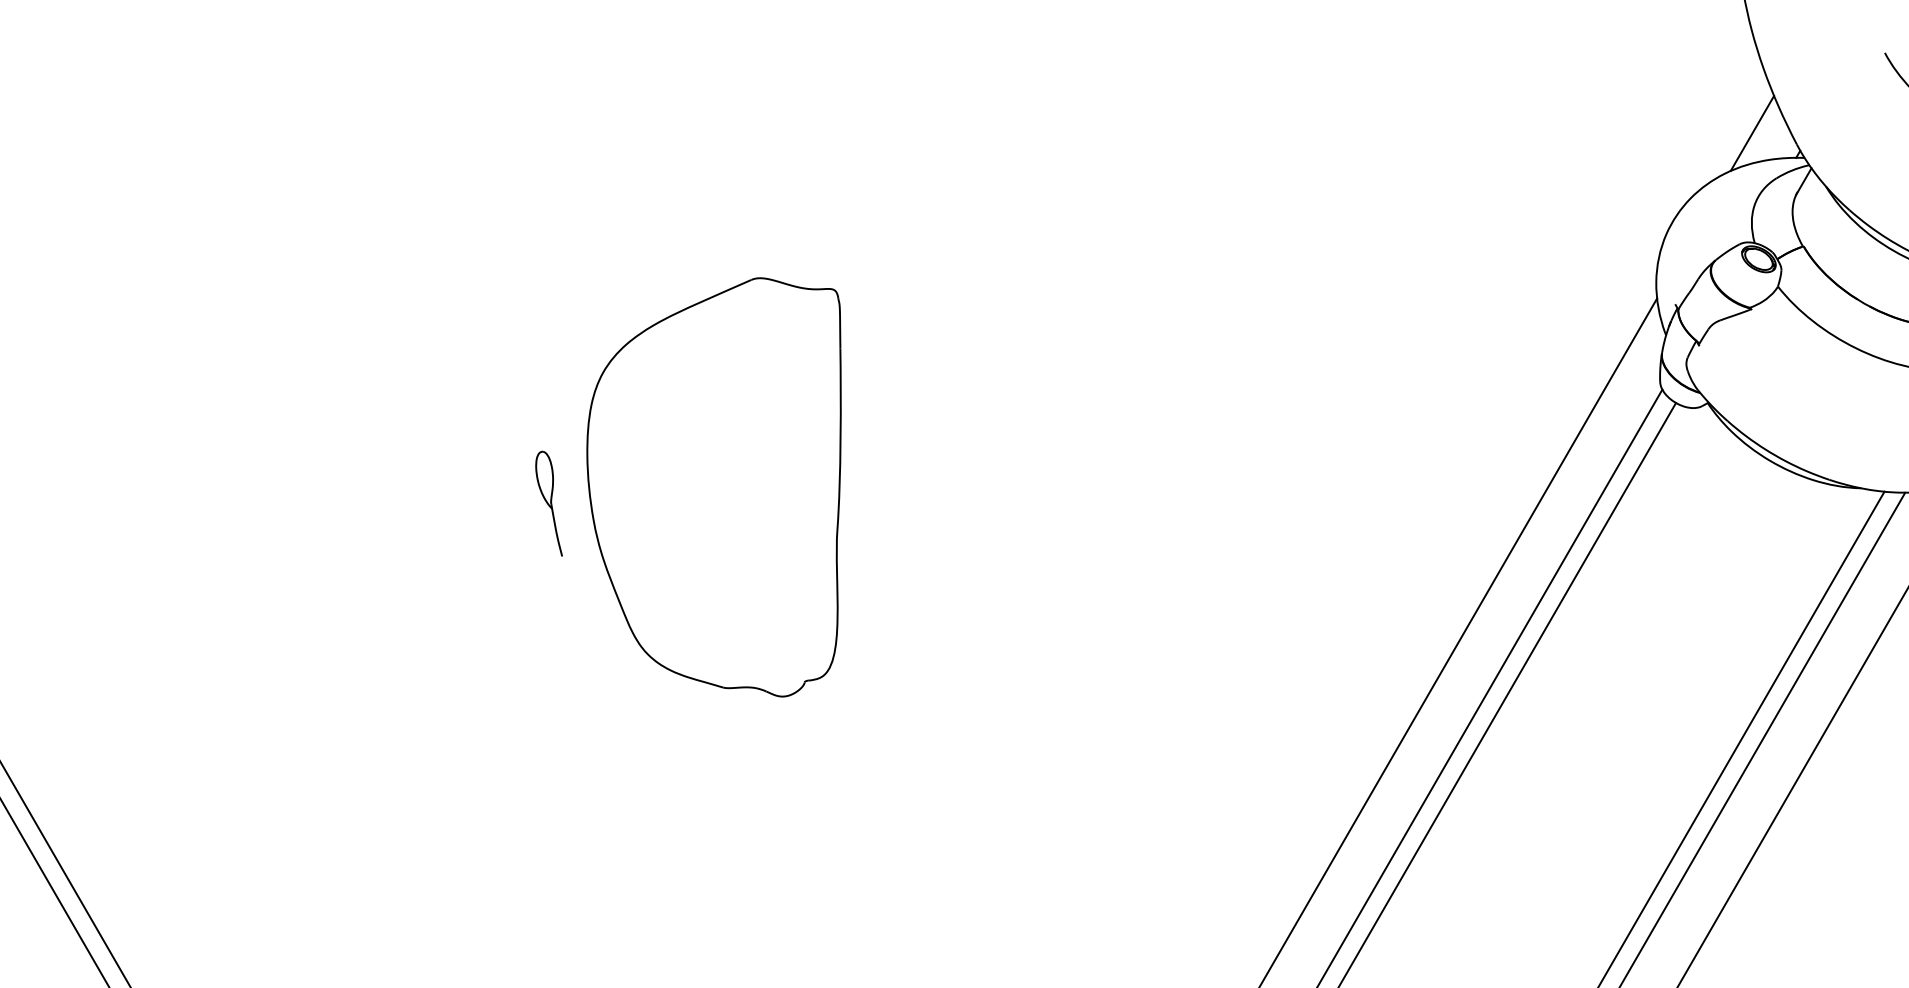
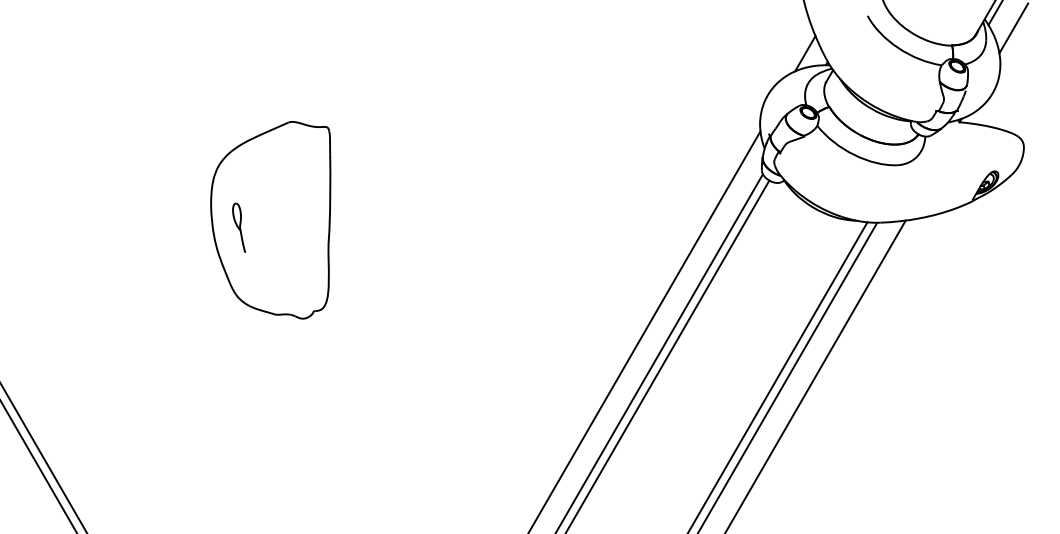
part: (713, 487) -> (270, 220), moved

